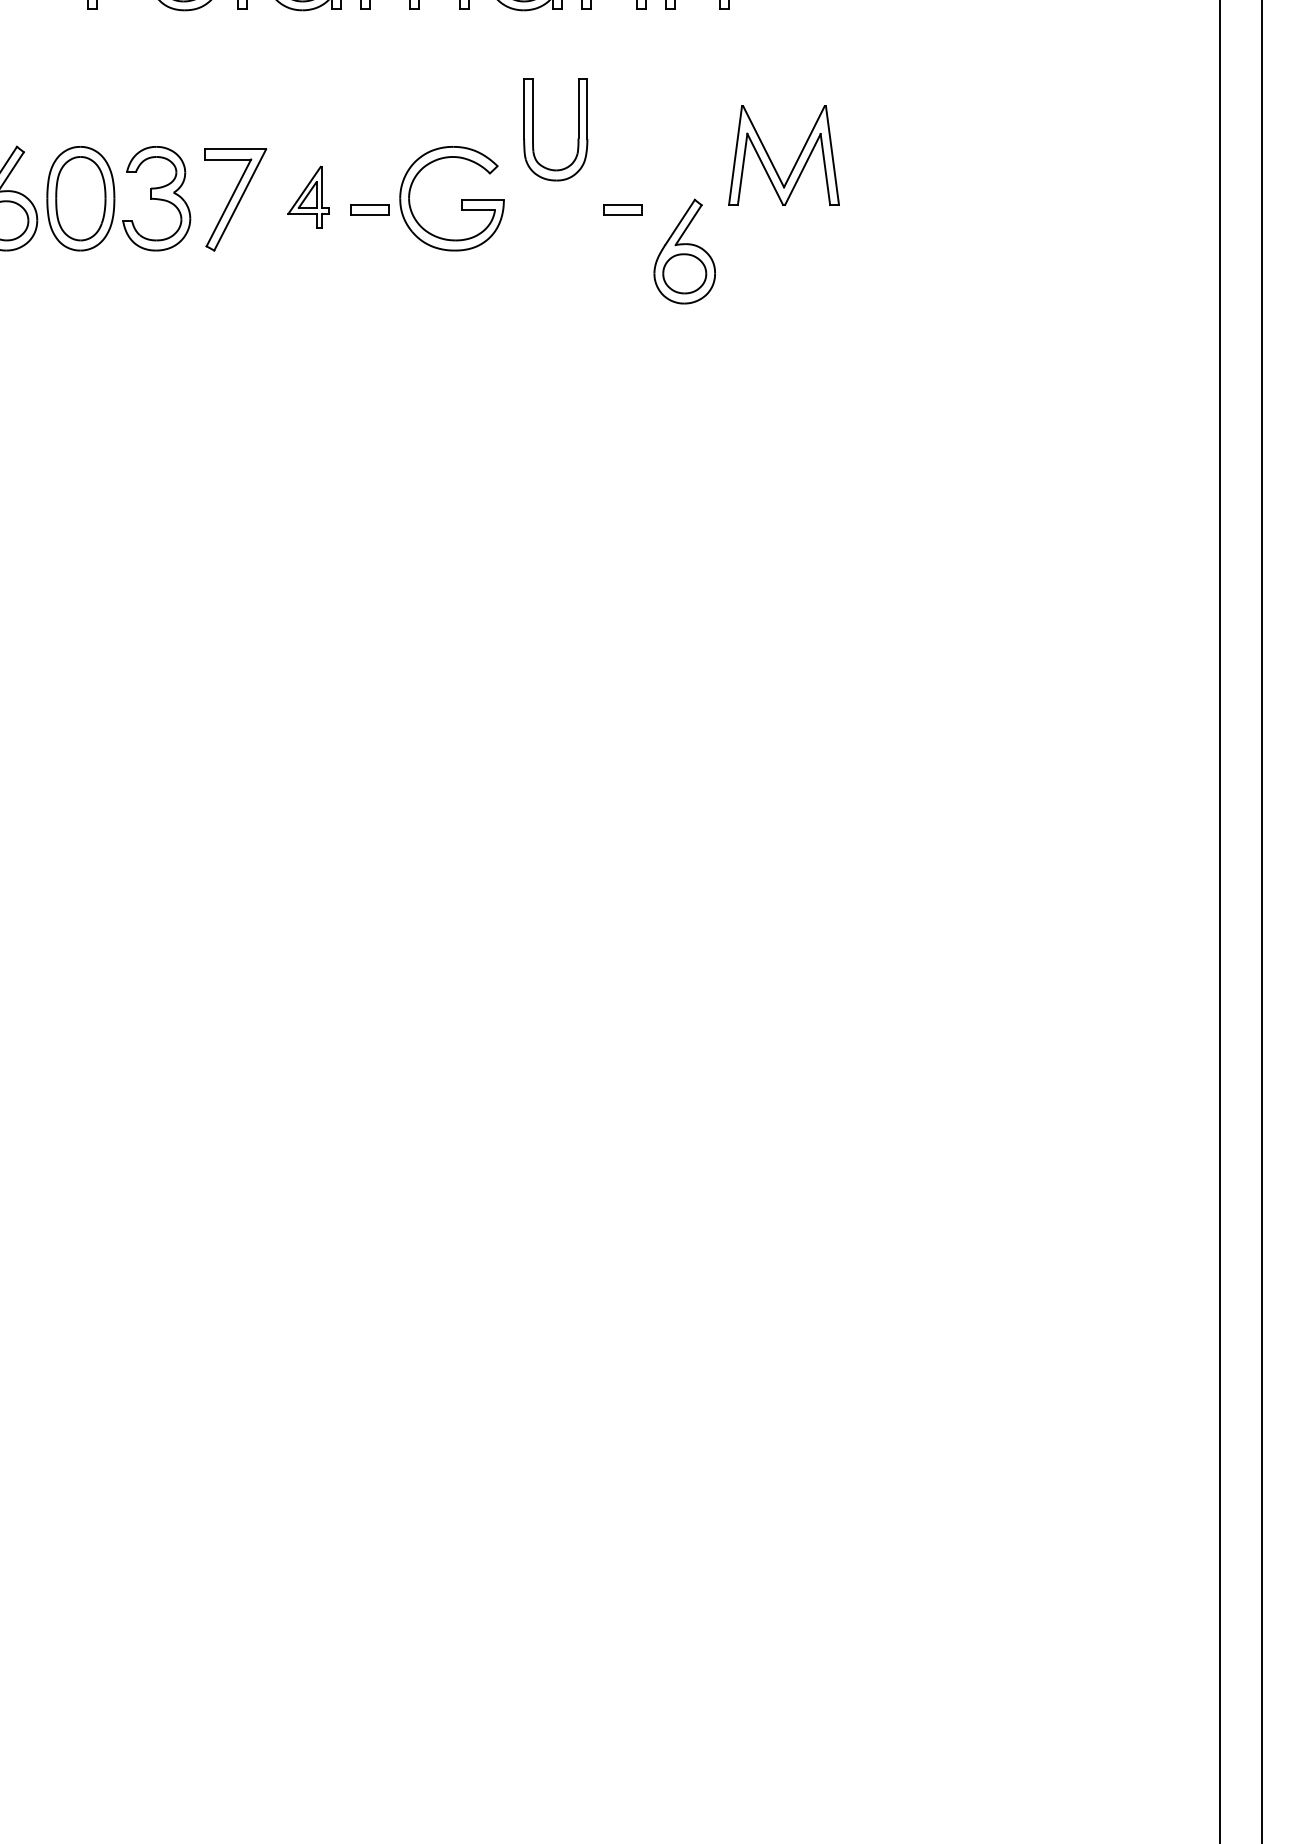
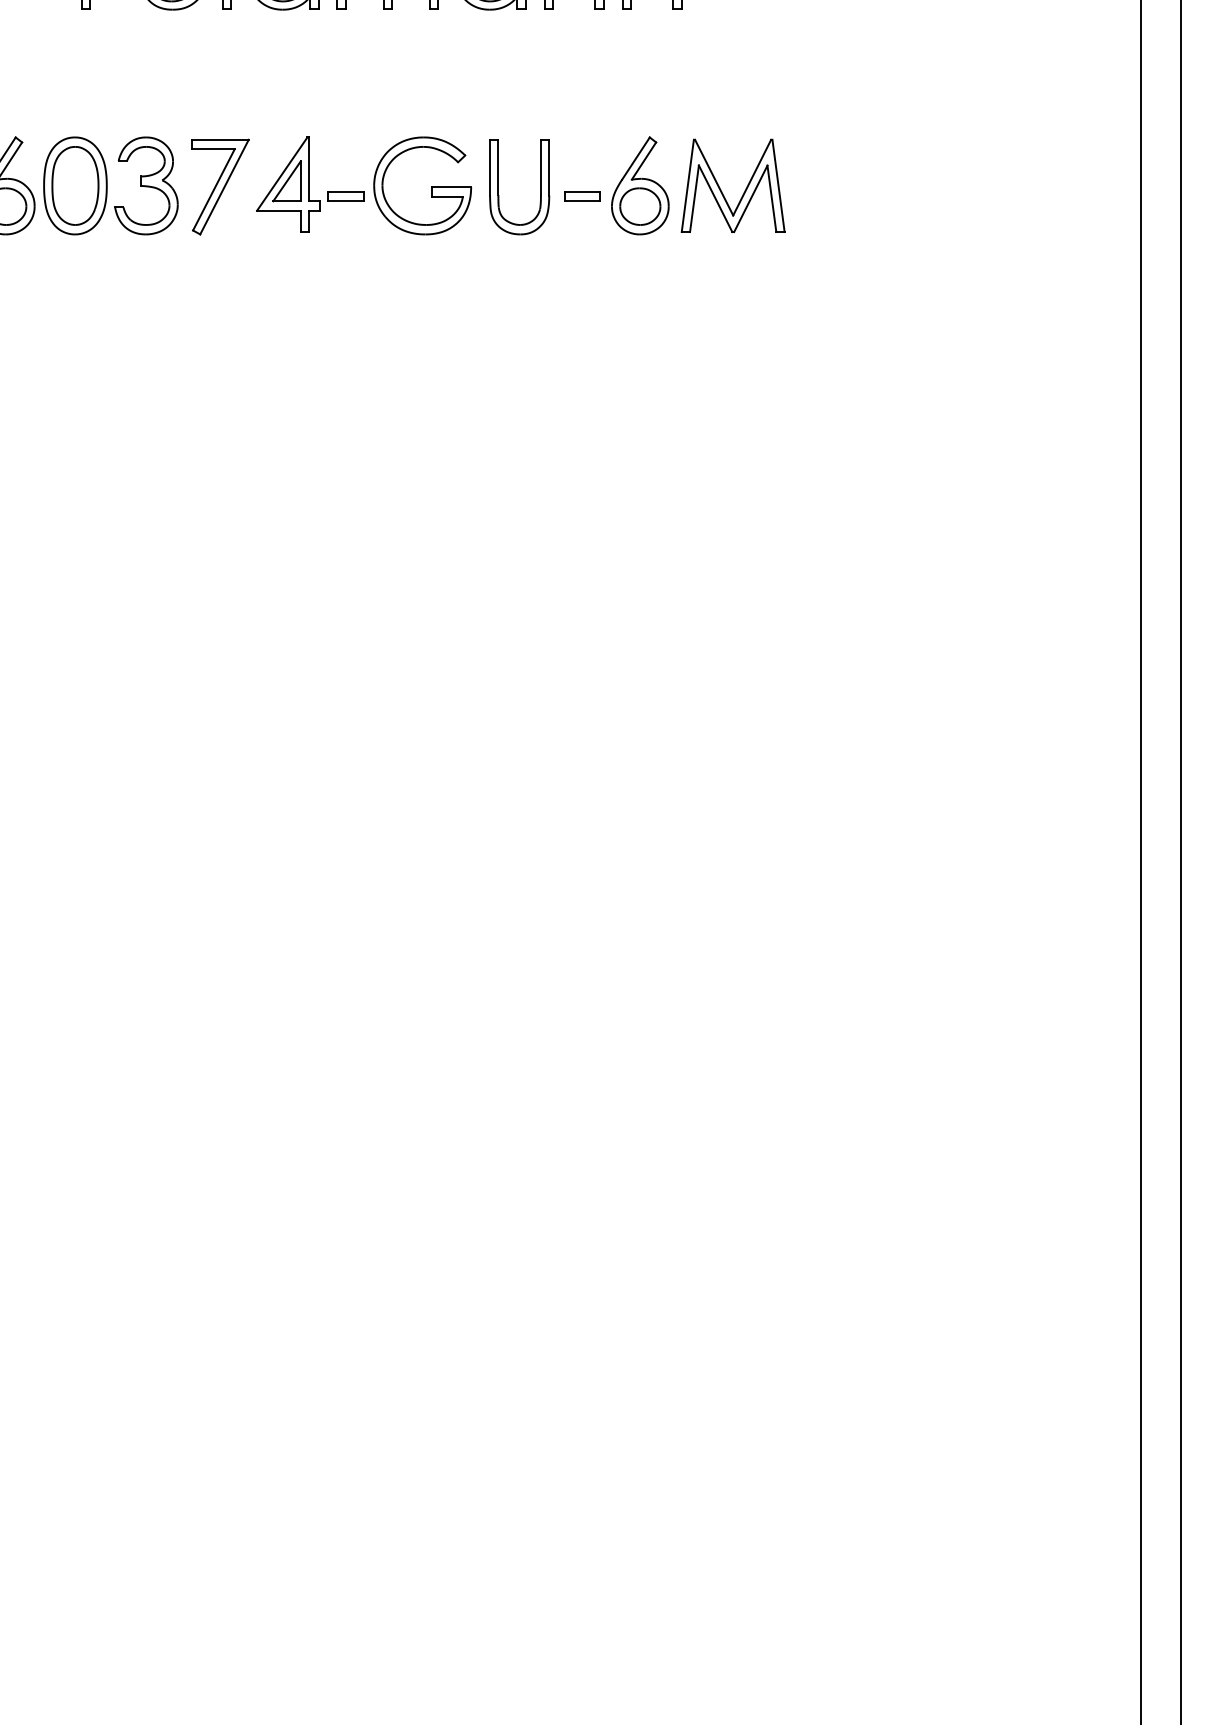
part: (533, 129) -> (498, 186), moved
part: (772, 161) -> (722, 191), moved
part: (308, 196) -> (288, 183), size x1.67
part: (684, 251) -> (640, 185), moved

